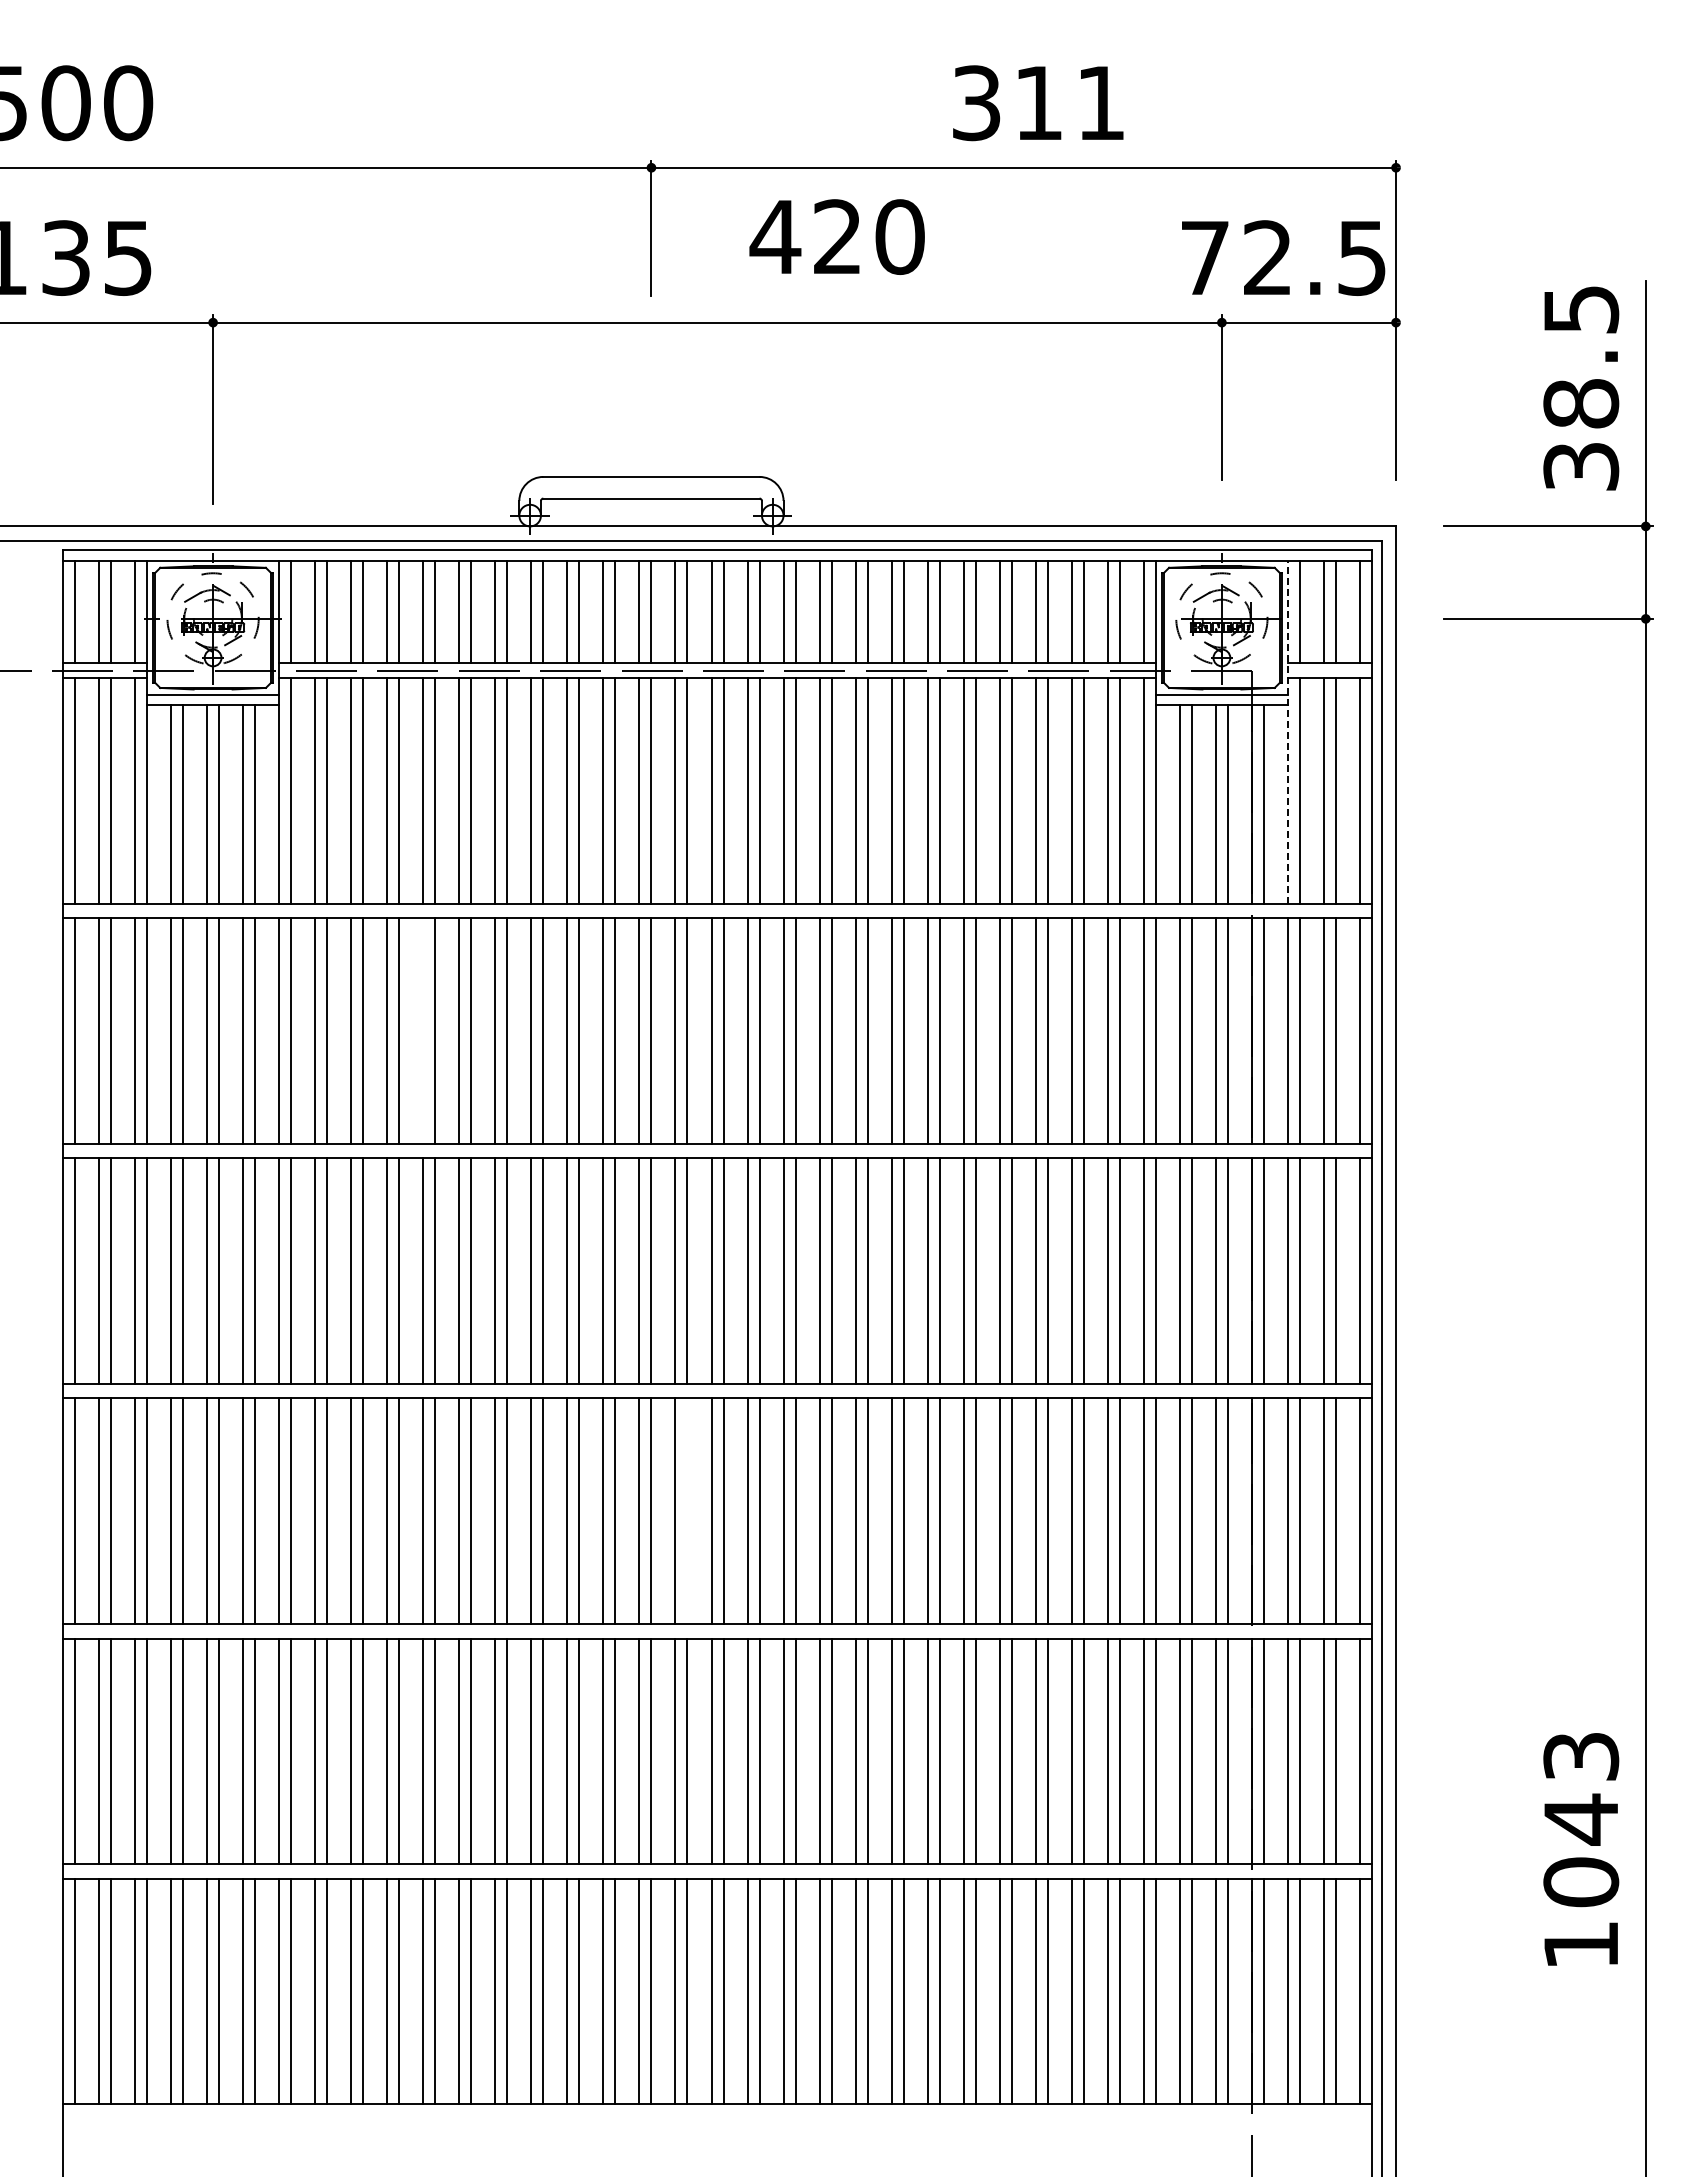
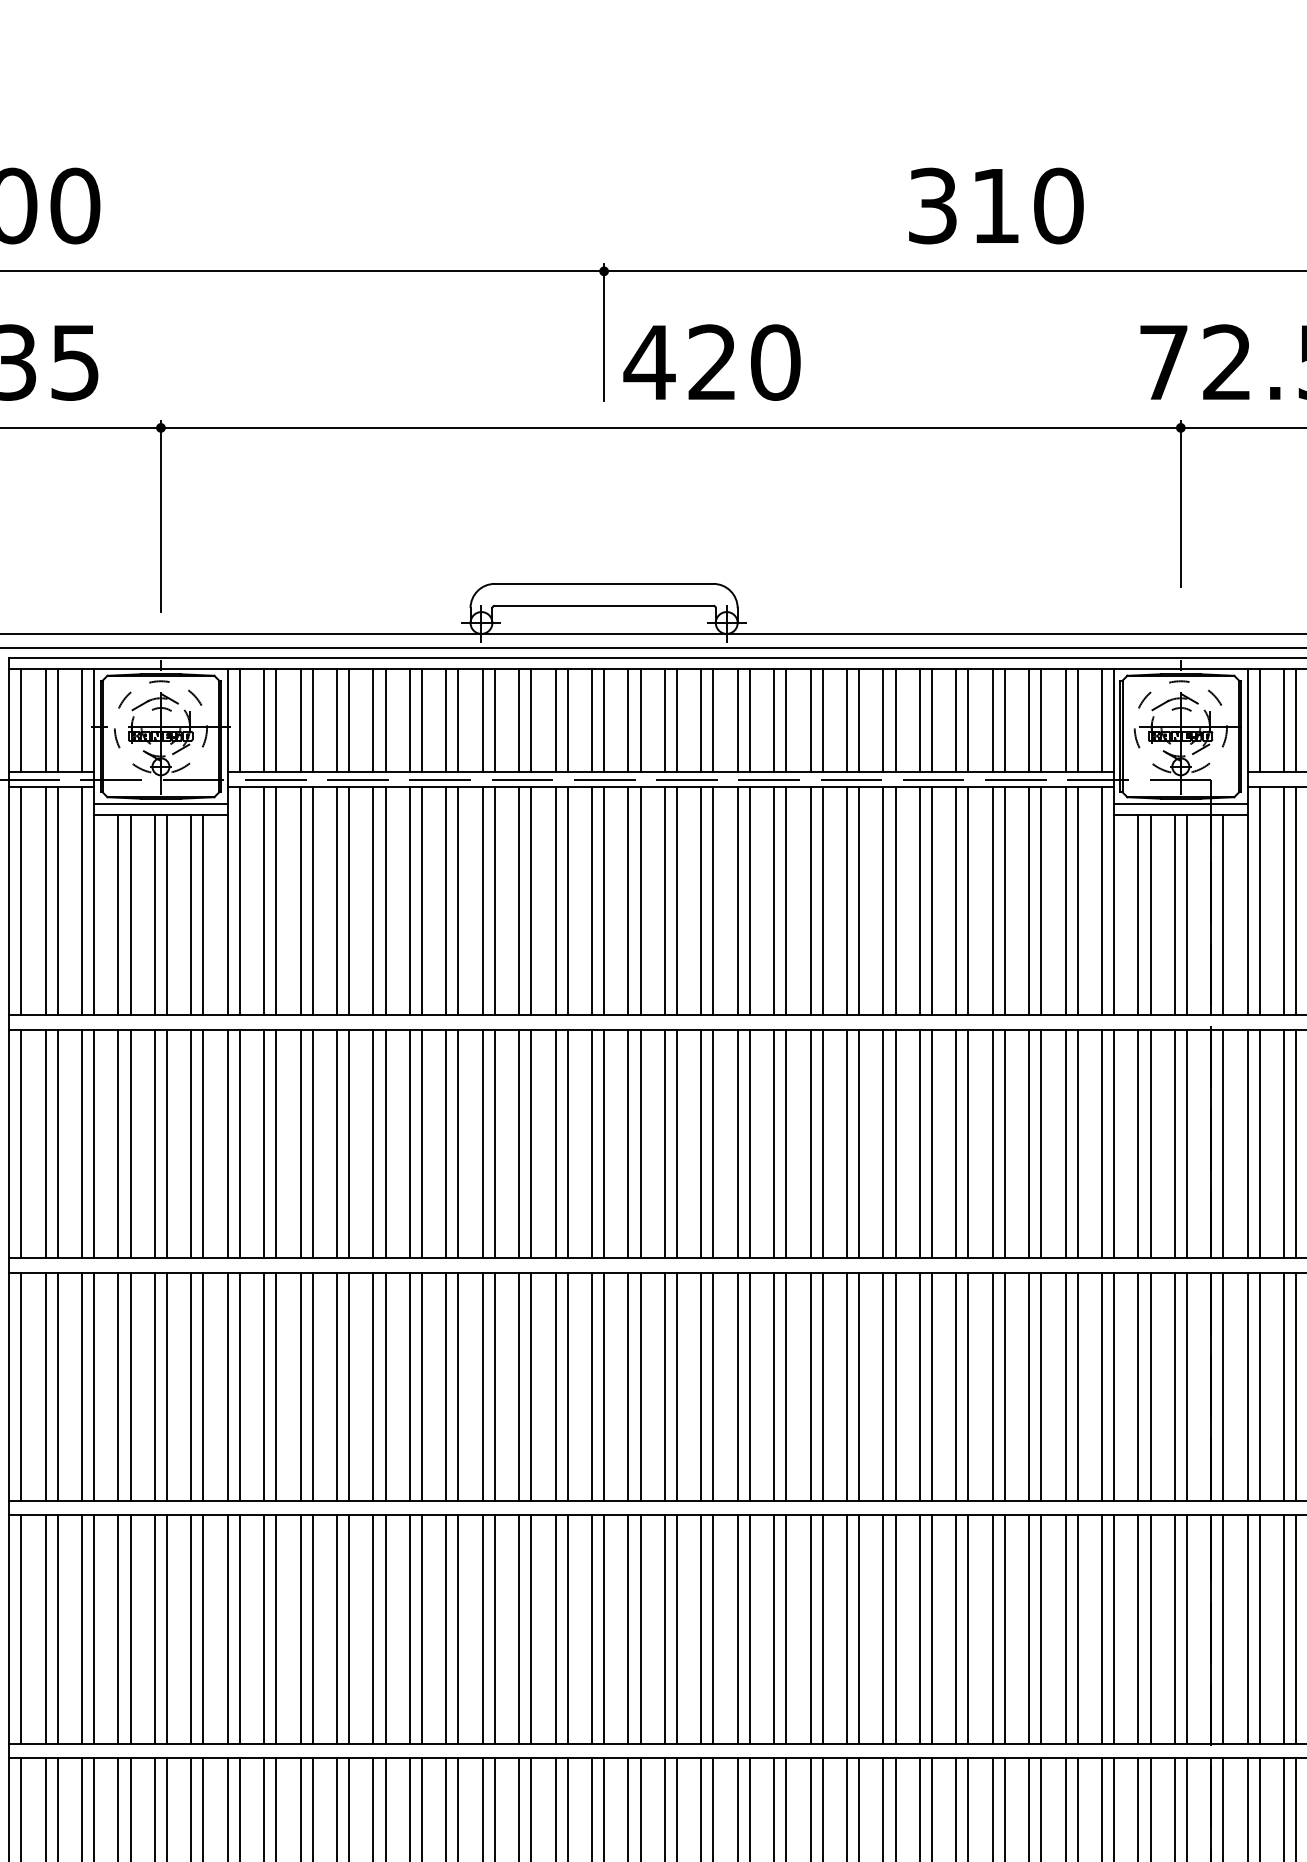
text: (1100, 103) -> (1058, 206), 311 -> 310
text: (836, 236) -> (711, 362), moved
line: (1287, 731) -> (1247, 841), dashed -> solid
line: (423, 1030) -> (373, 1143), added
line: (687, 1511) -> (640, 1629), added

